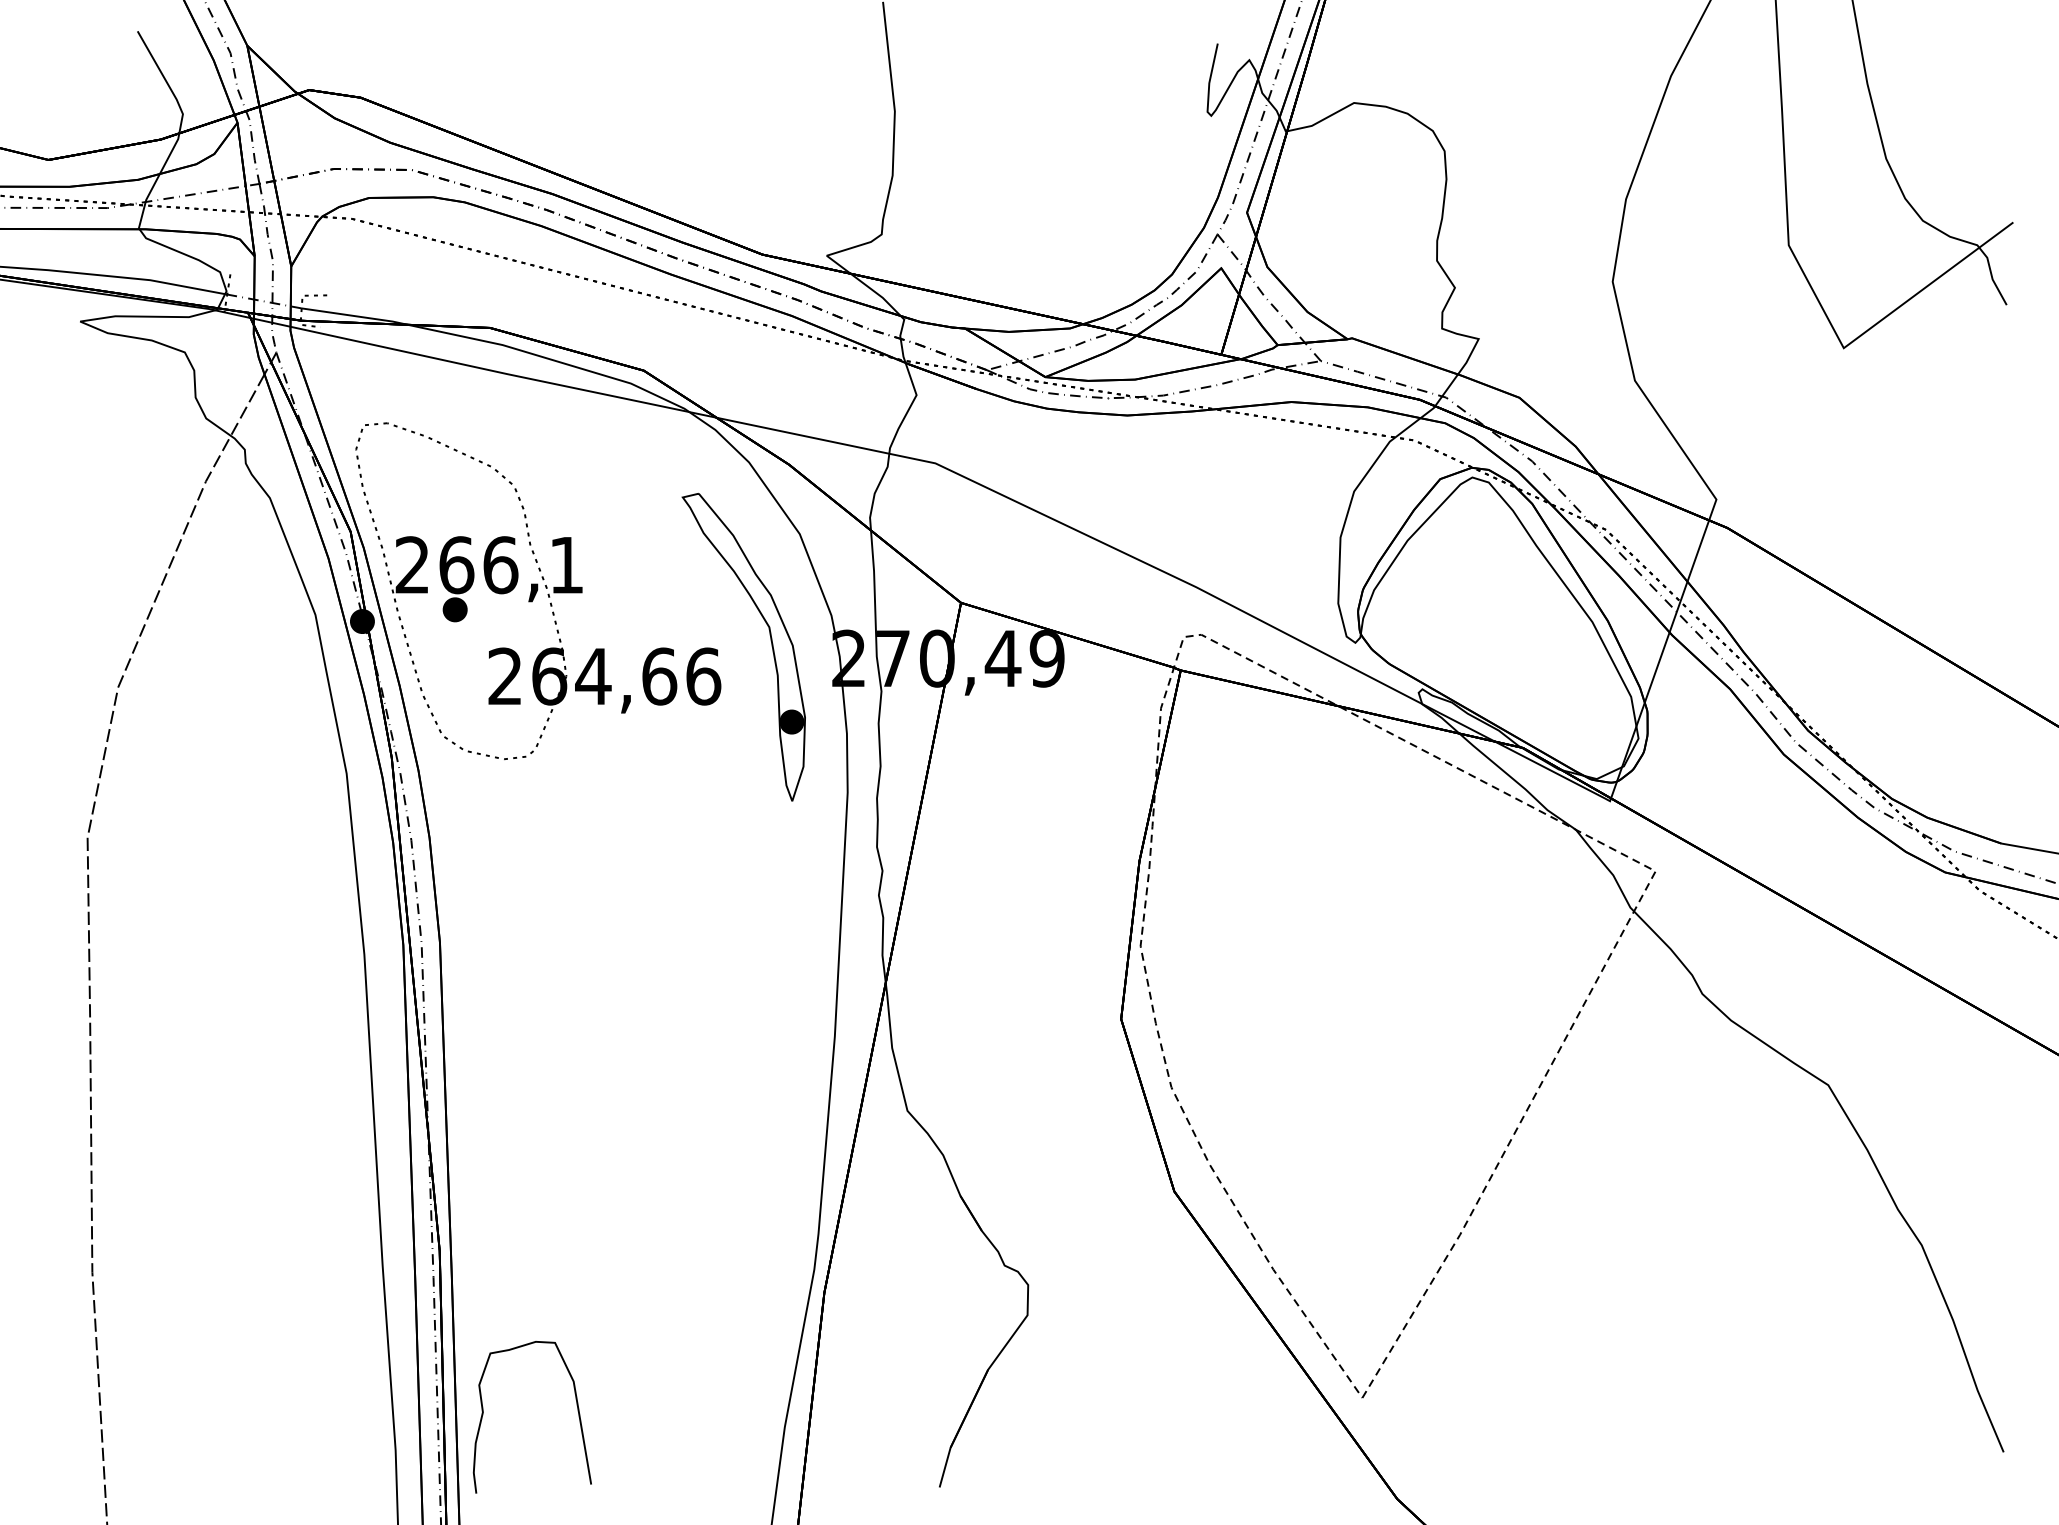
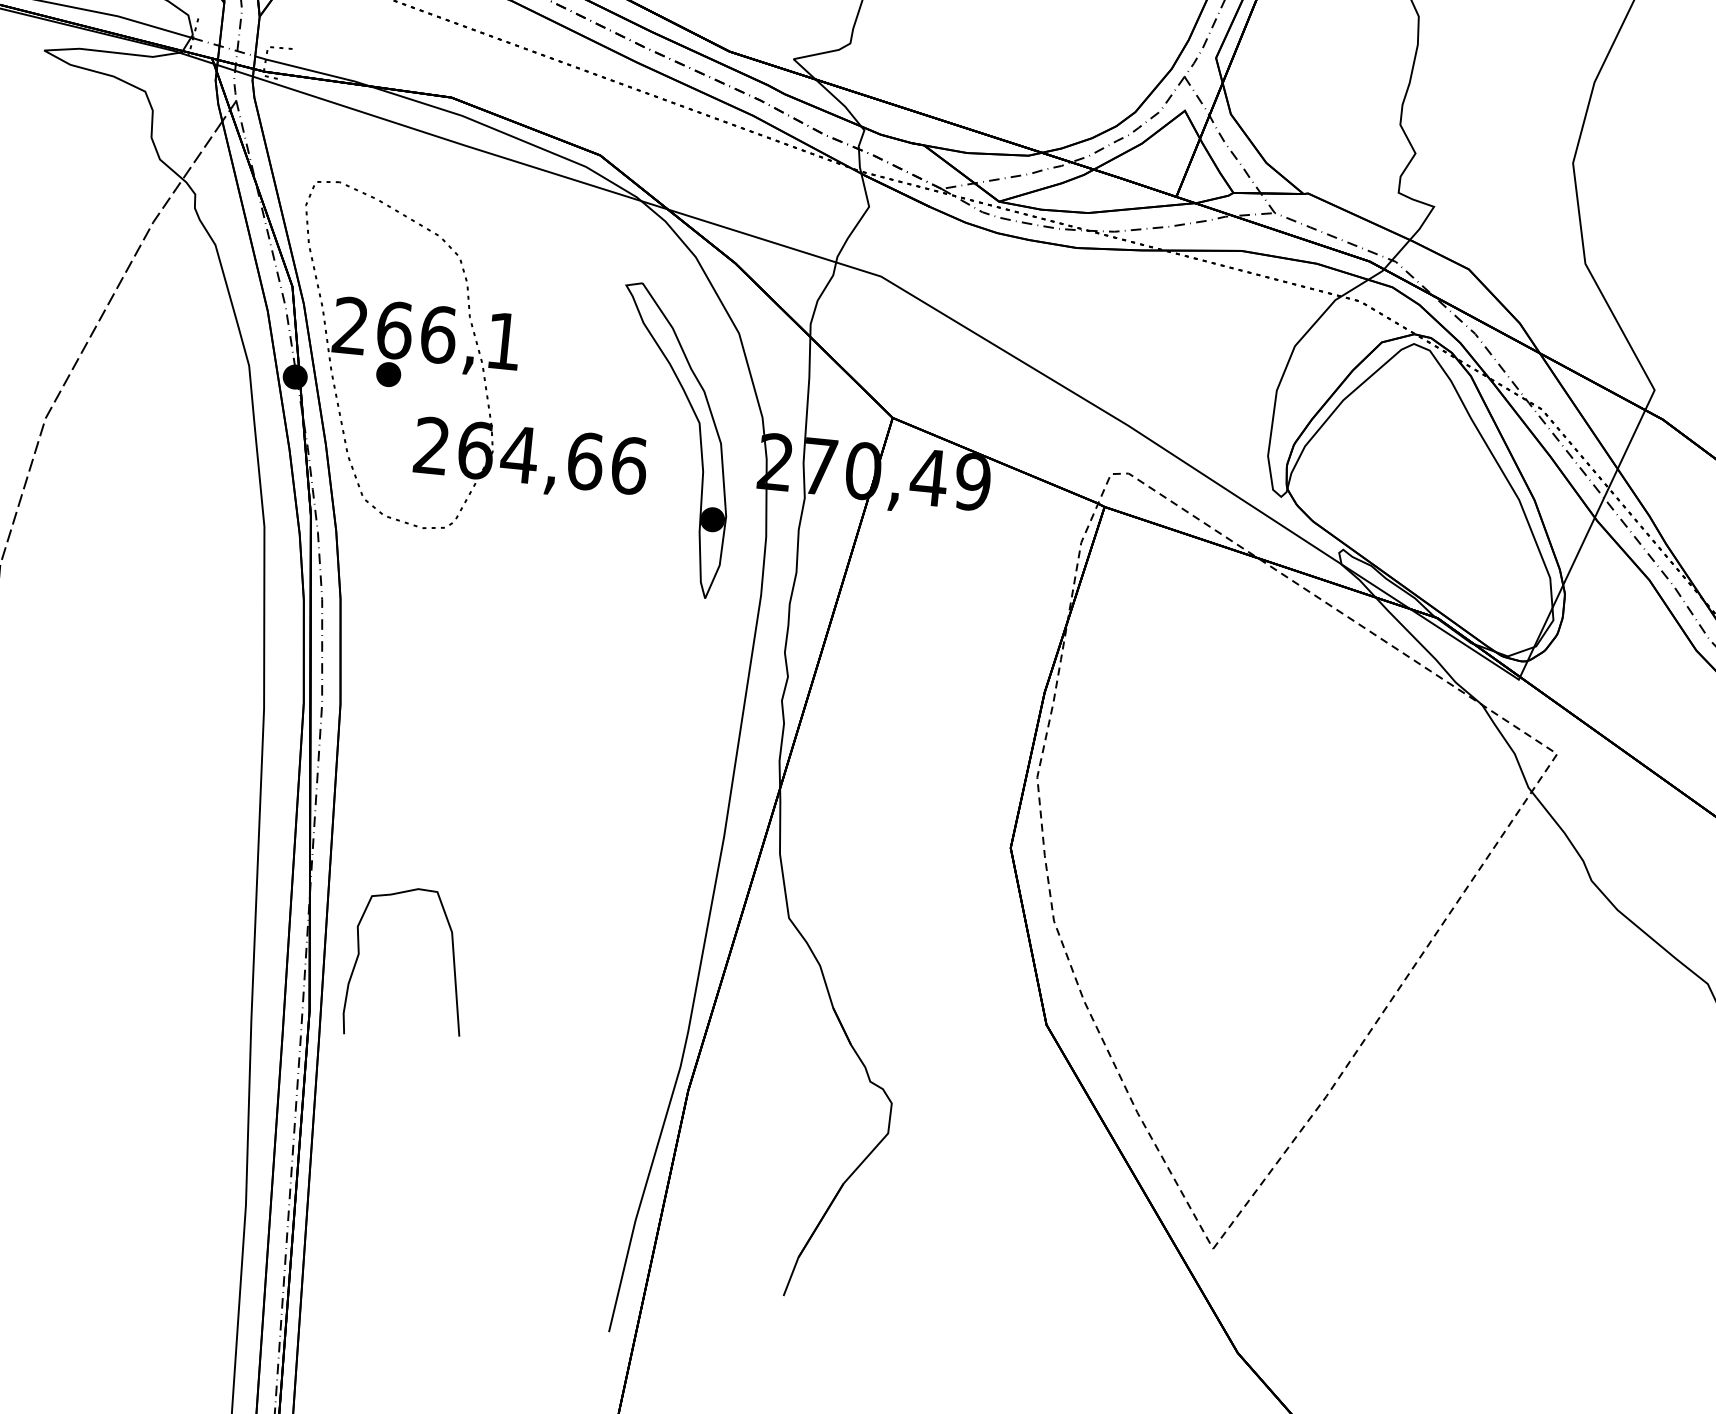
curve: (577, 1411) -> (452, 962), moved

